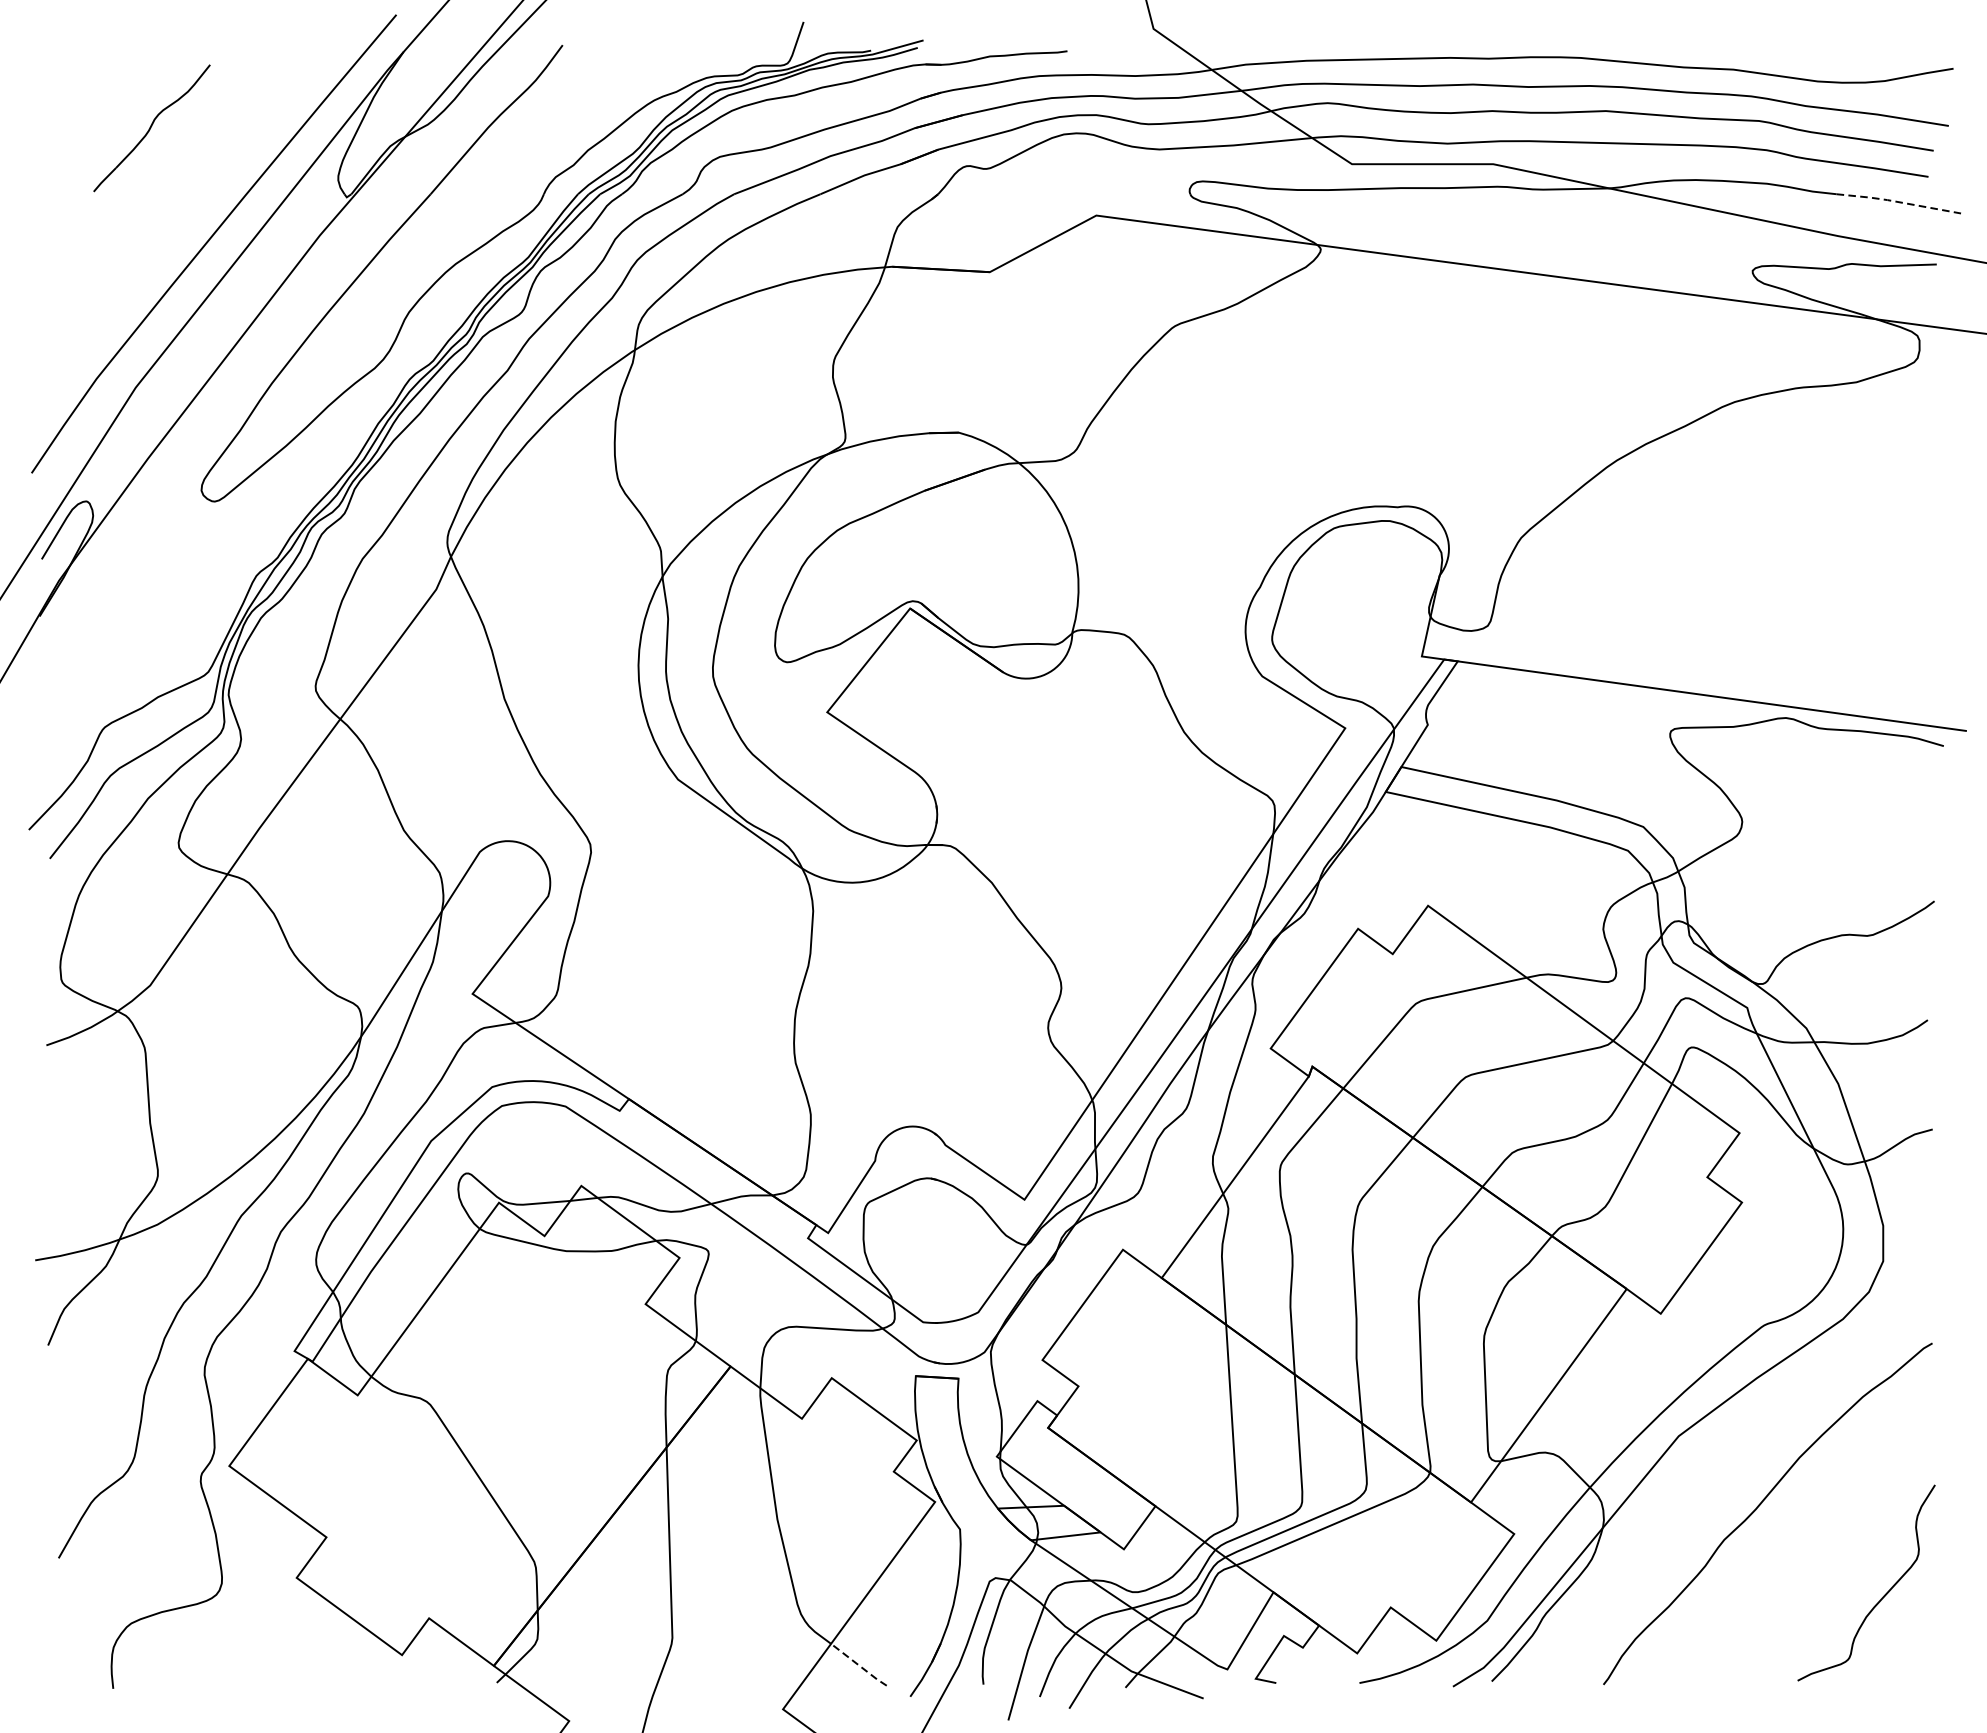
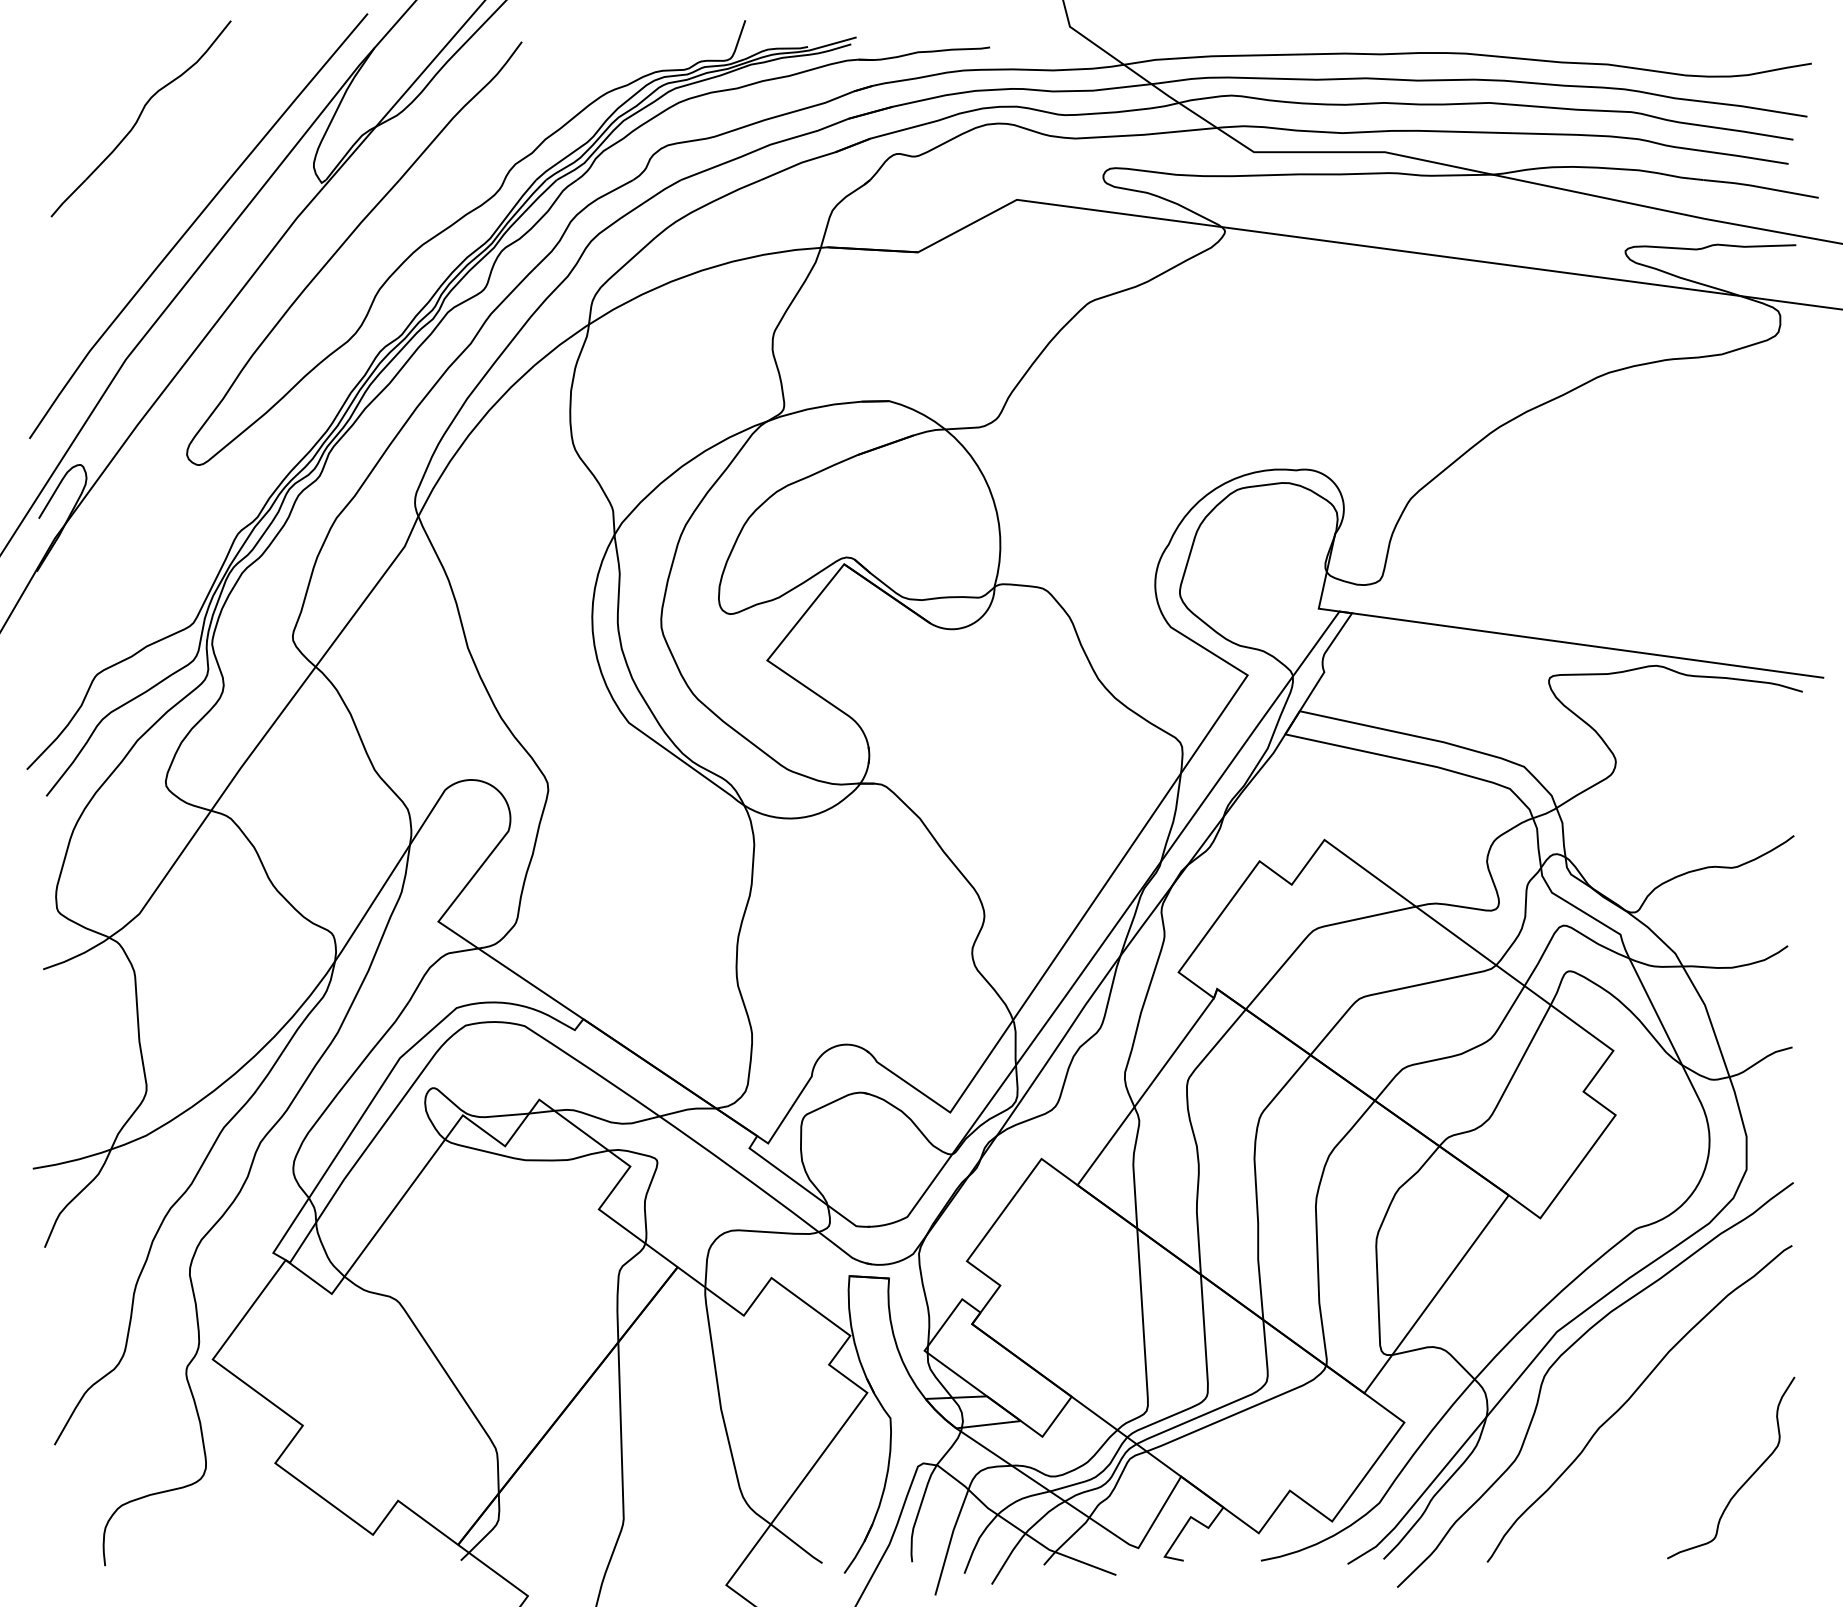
part: (151, 127) -> (140, 118), size x1.67
line: (1898, 202) -> (1760, 187), dashed -> solid
curve: (1692, 1455) -> (1569, 1349), added
line: (858, 1665) -> (796, 1544), dashed -> solid

